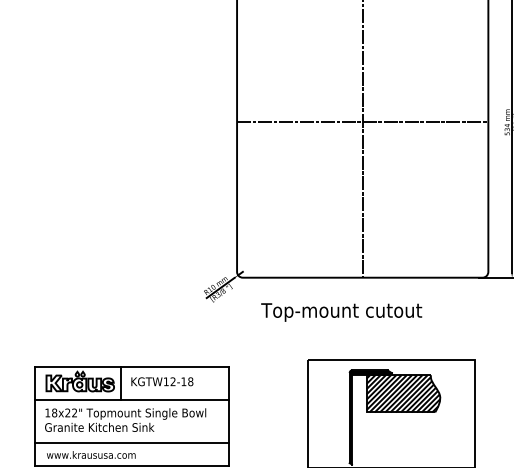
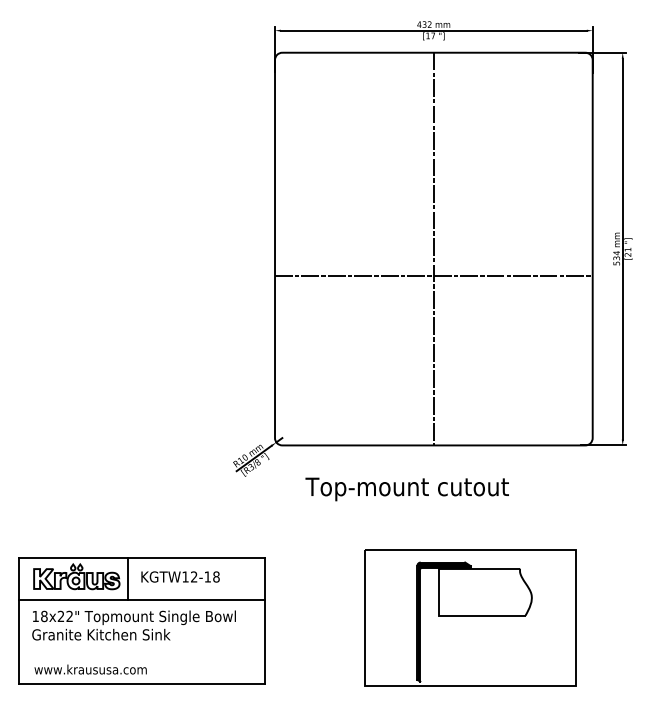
line: (362, 122) -> (433, 276), moved
hatch: (402, 393) -> (484, 591), removed
line: (132, 443) -> (142, 654), removed

